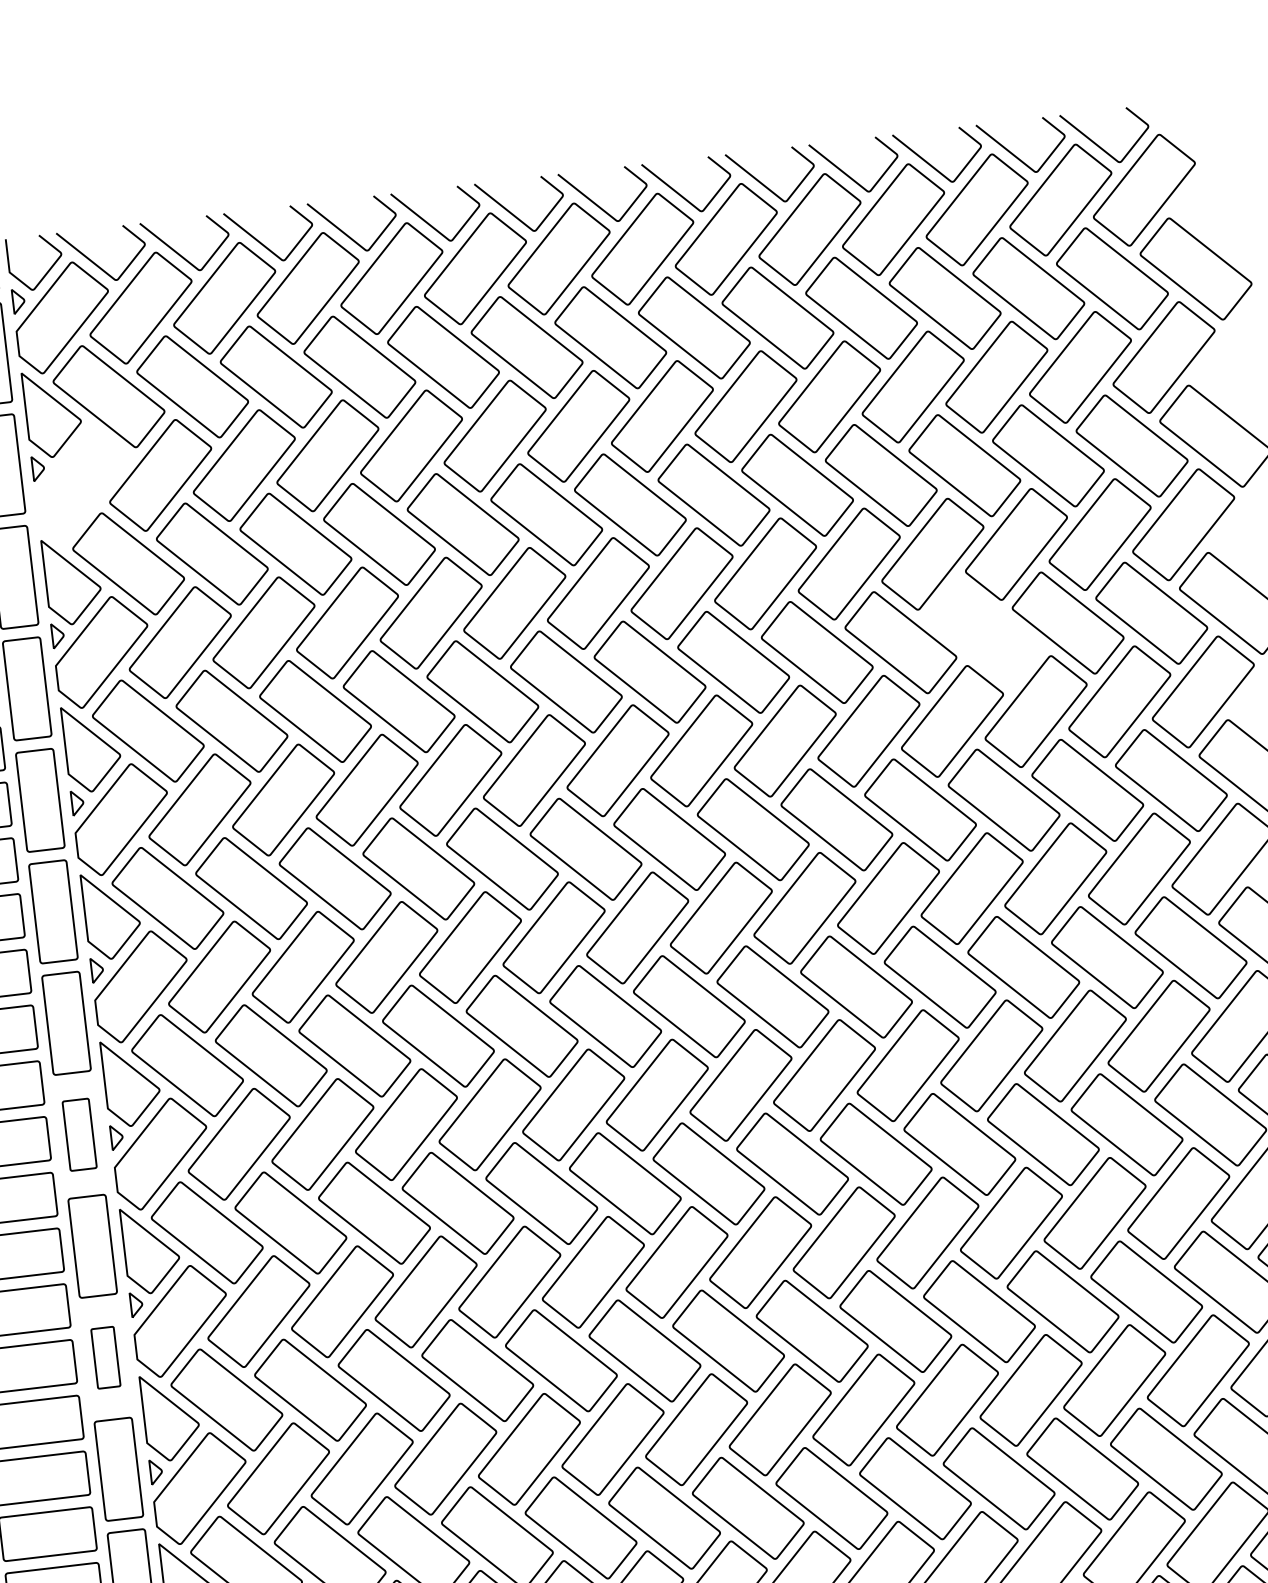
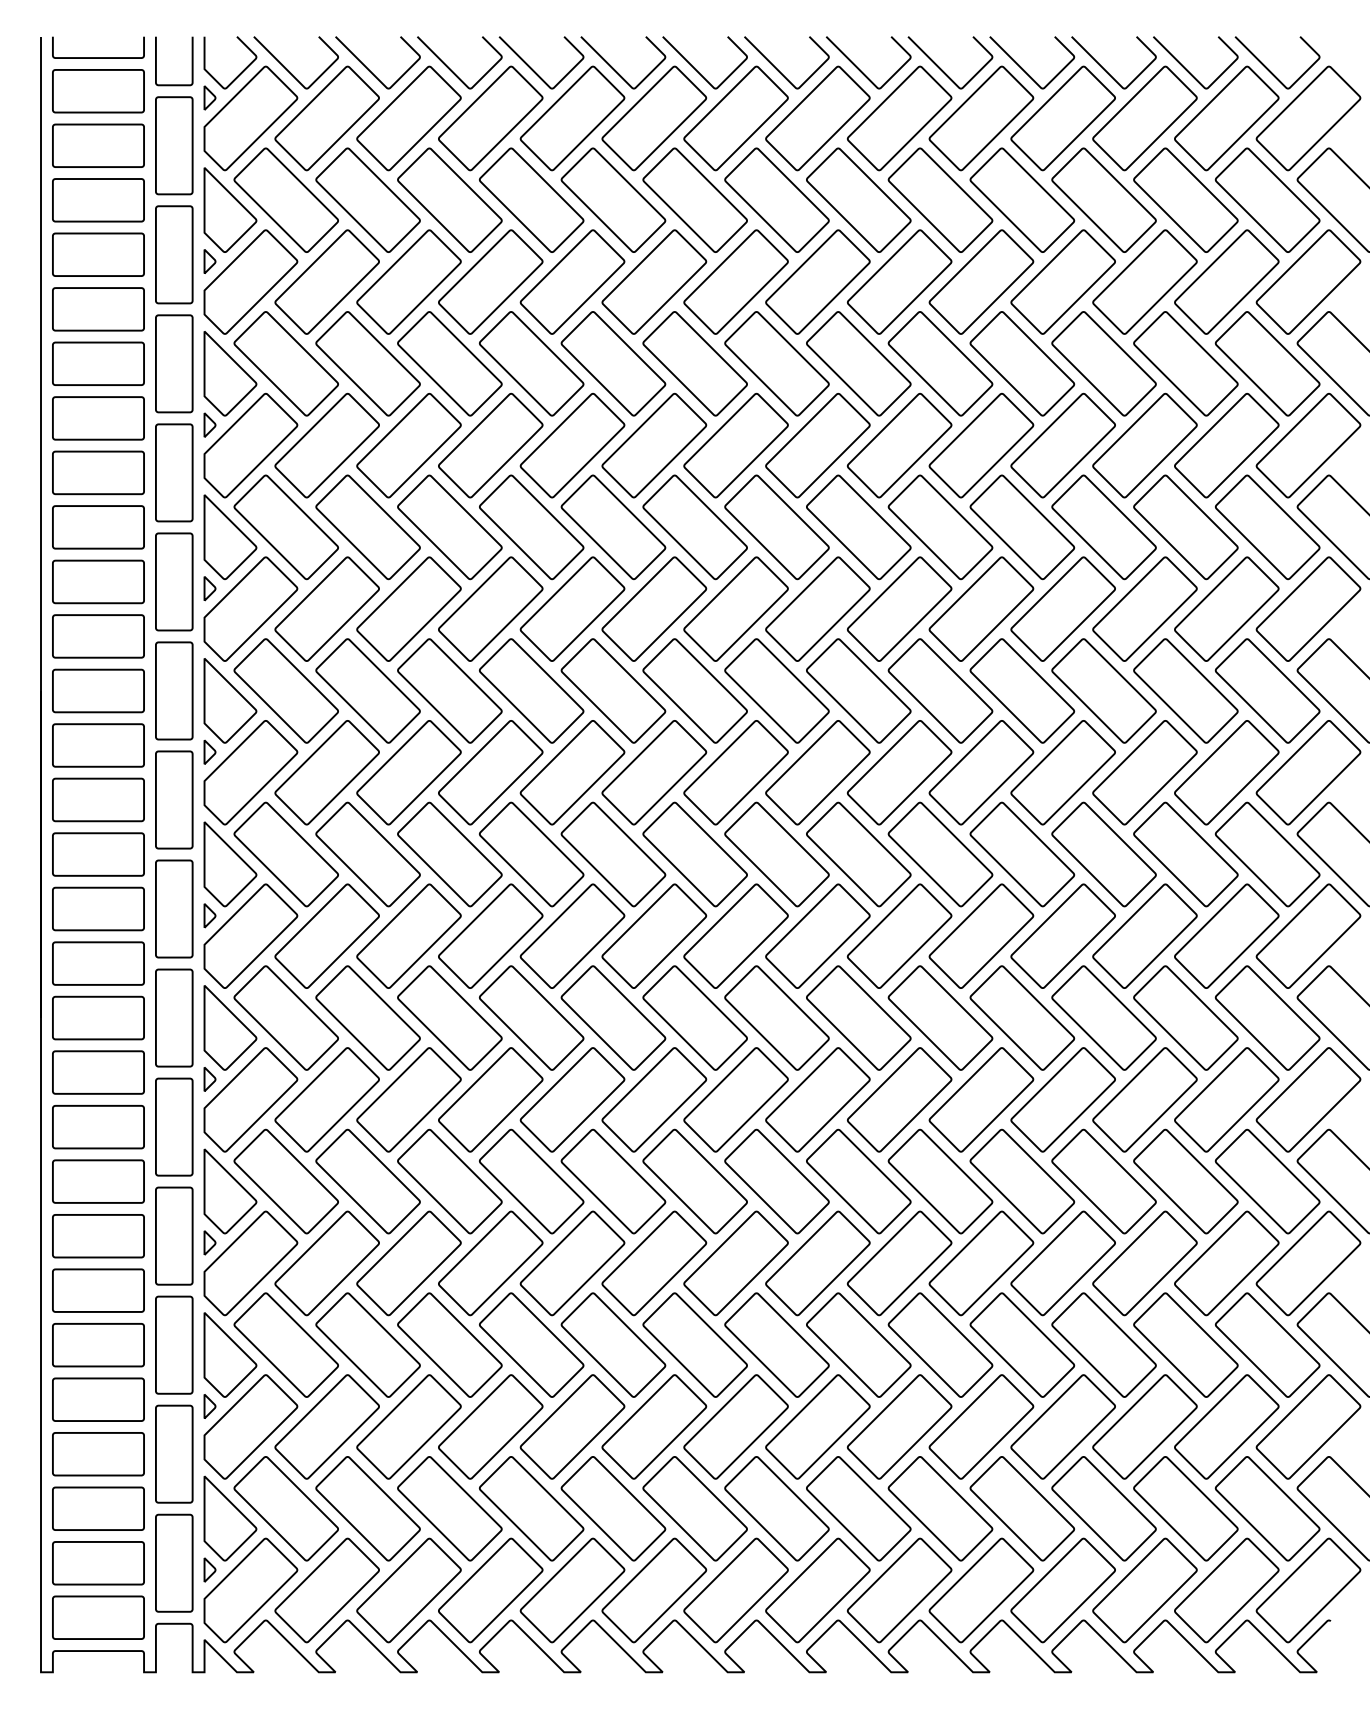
part: (82, 484) -> (250, 281), added
part: (983, 633) -> (1103, 527), added
part: (79, 1134) -> (174, 908), size x1.43
part: (105, 1357) -> (174, 1126), size x1.67

